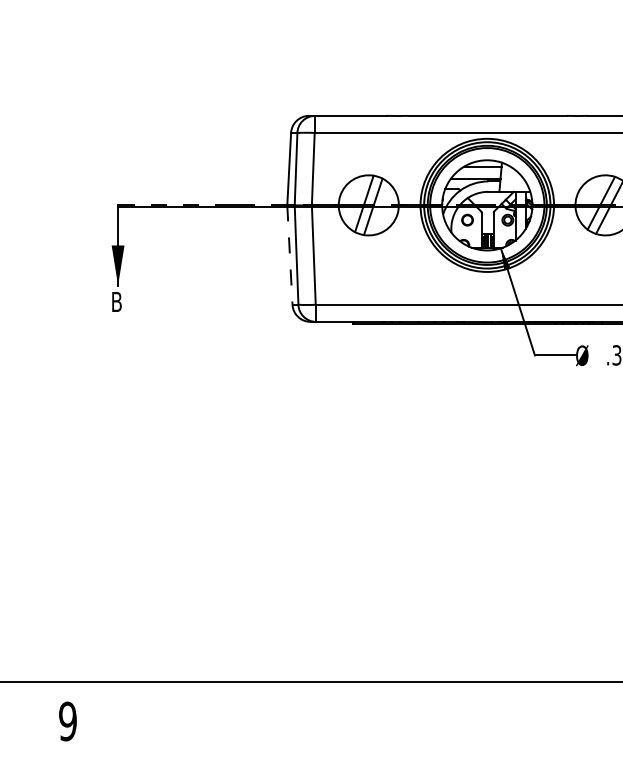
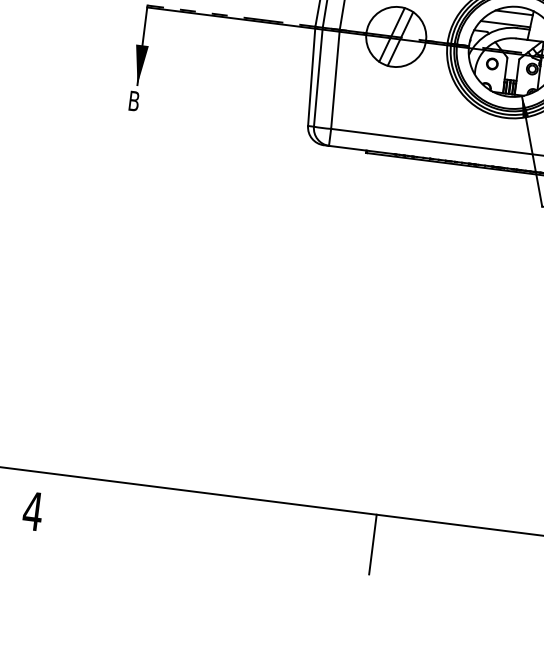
line: (289, 255) -> (311, 76), dashed -> solid
line: (409, 711) -> (373, 544), added
text: (67, 721) -> (32, 511), 9 -> 4

